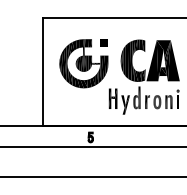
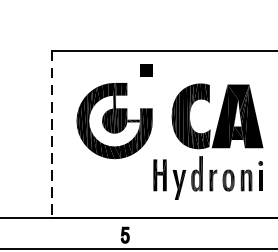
part: (103, 42) -> (145, 69), moved
line: (43, 72) -> (52, 134), solid -> dashed

